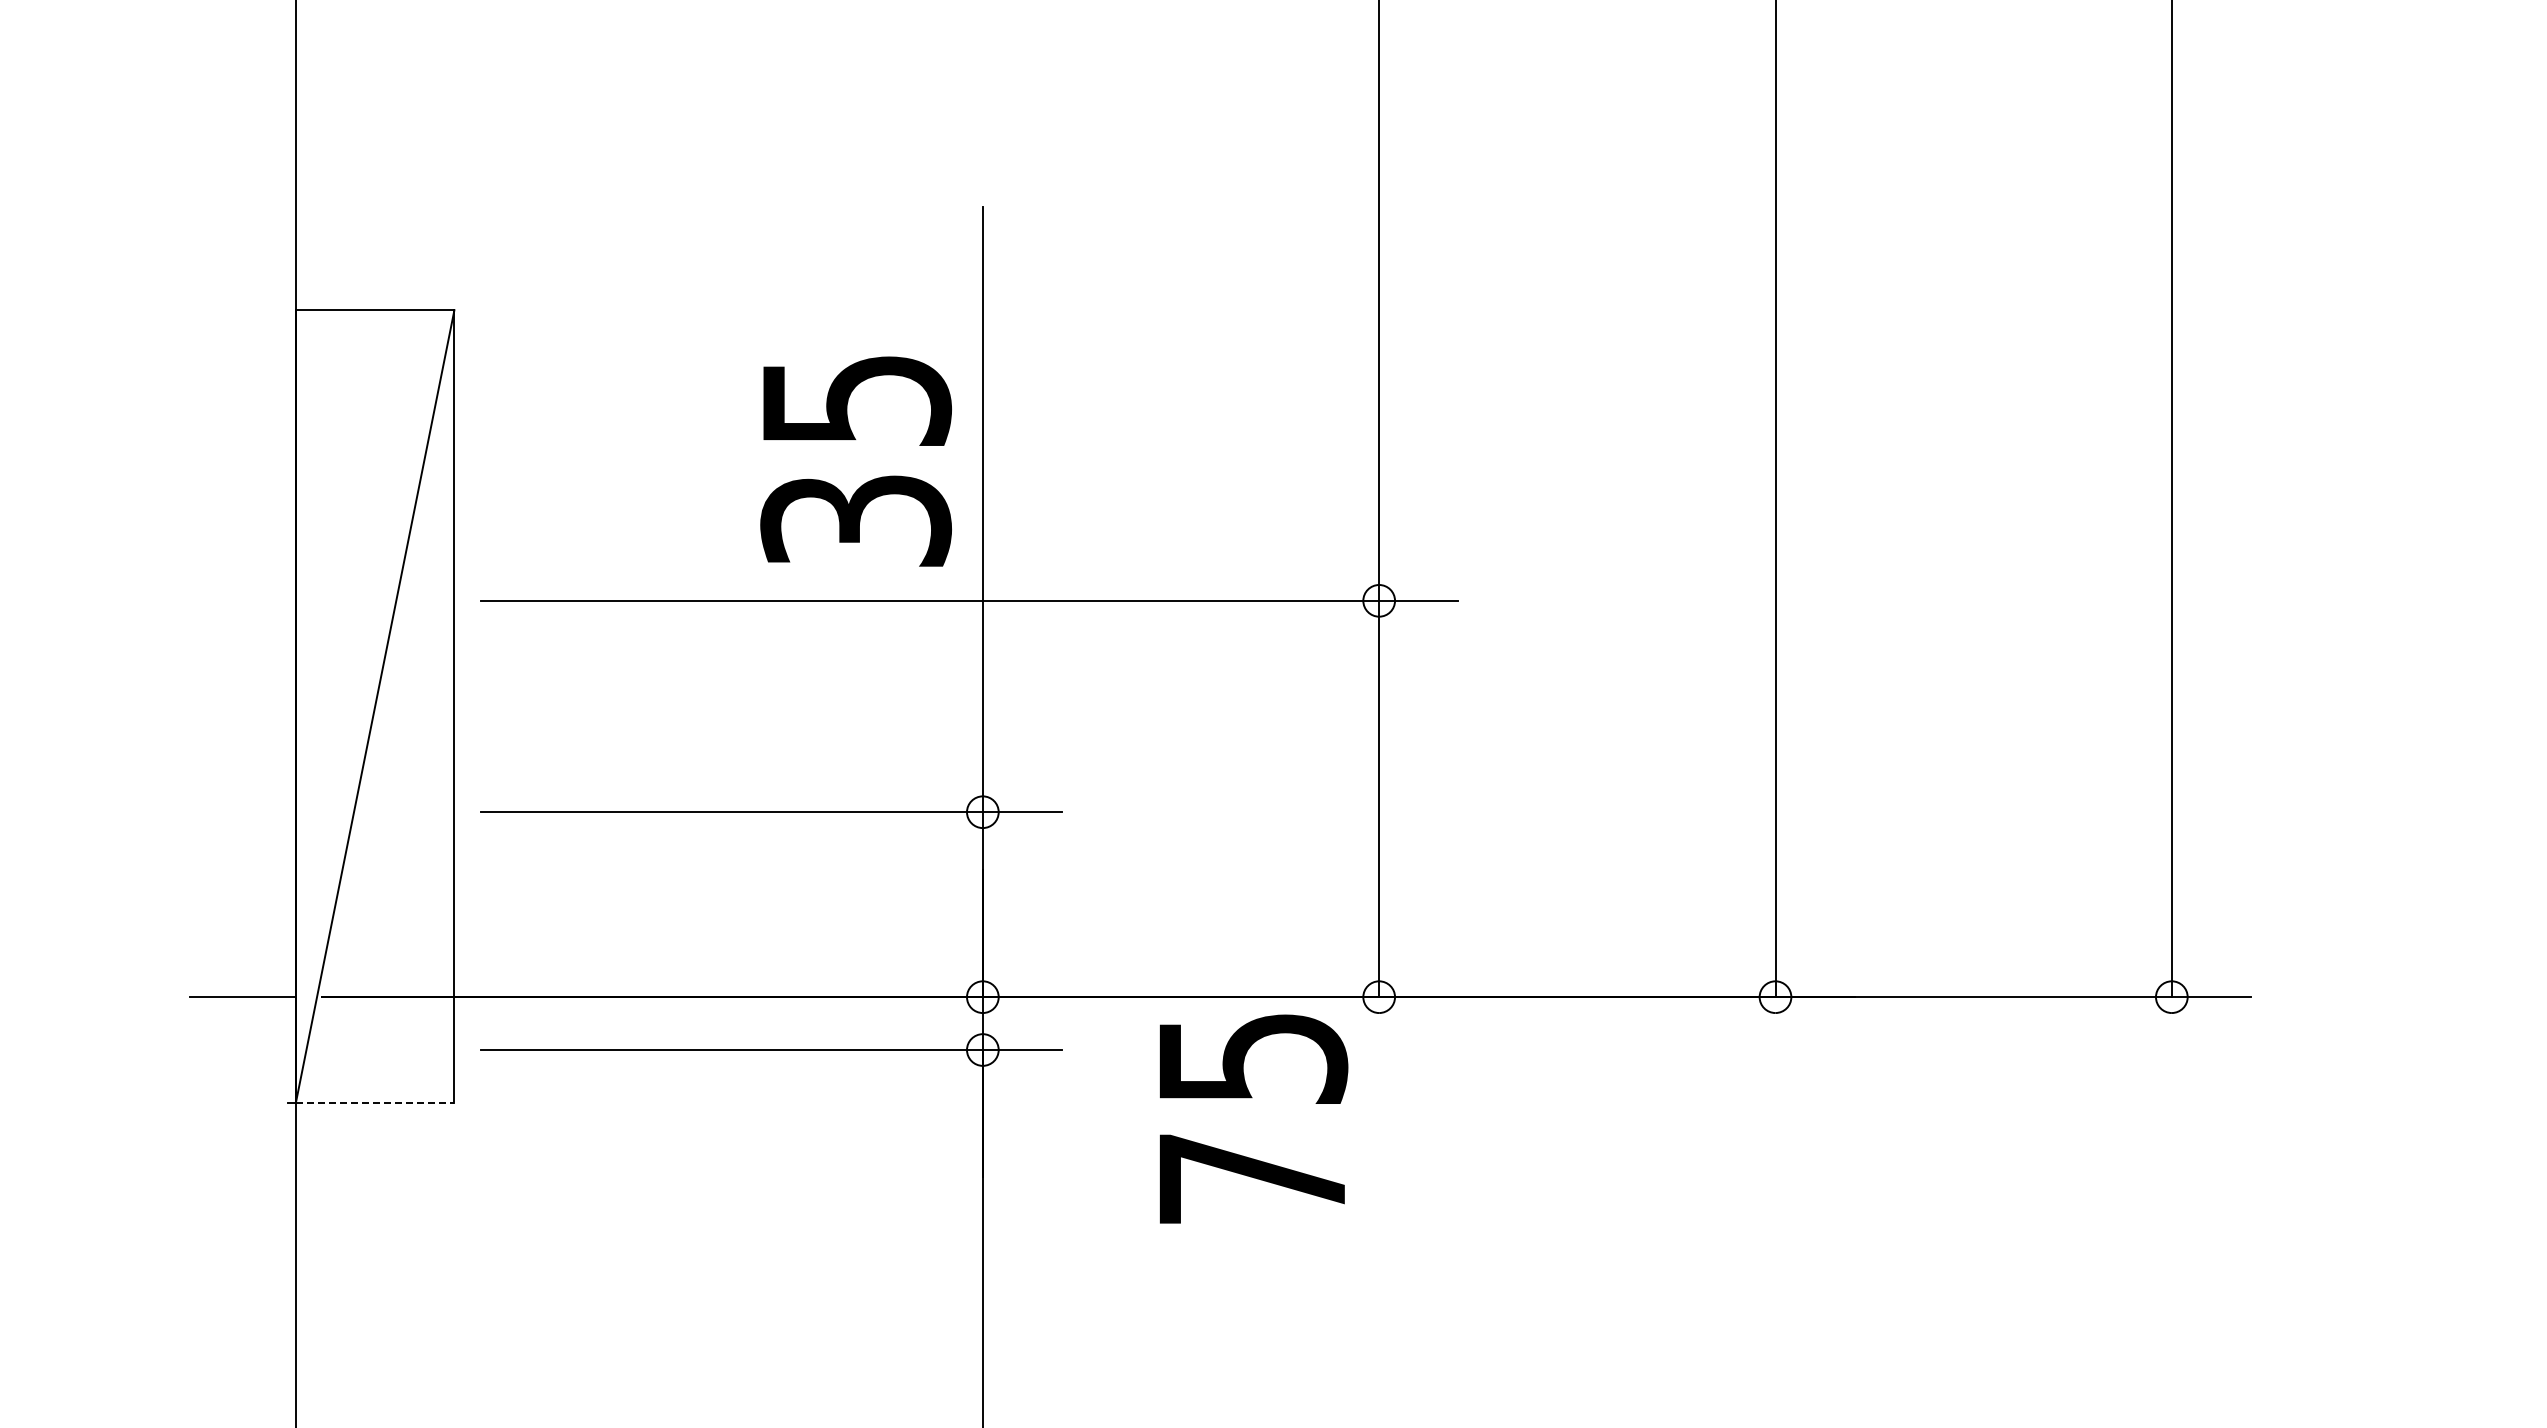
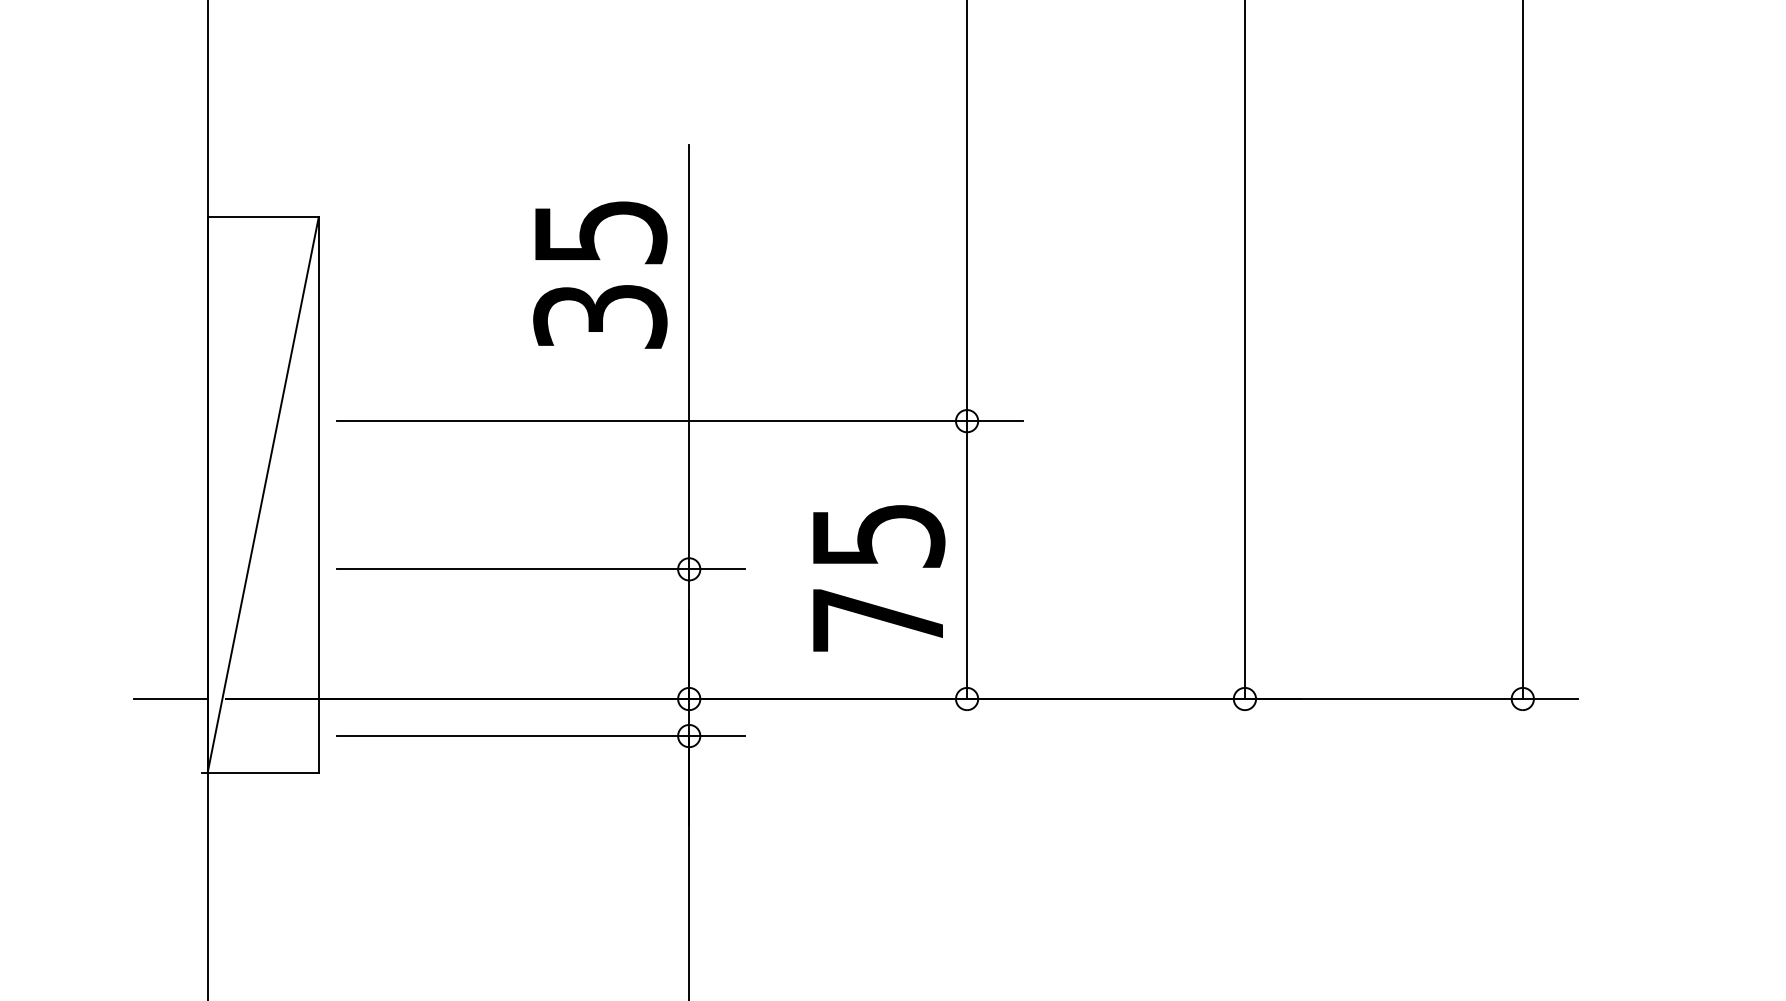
text: (855, 461) -> (599, 275), moved
line: (375, 1102) -> (263, 772), dashed -> solid
text: (1254, 1118) -> (879, 577), moved

